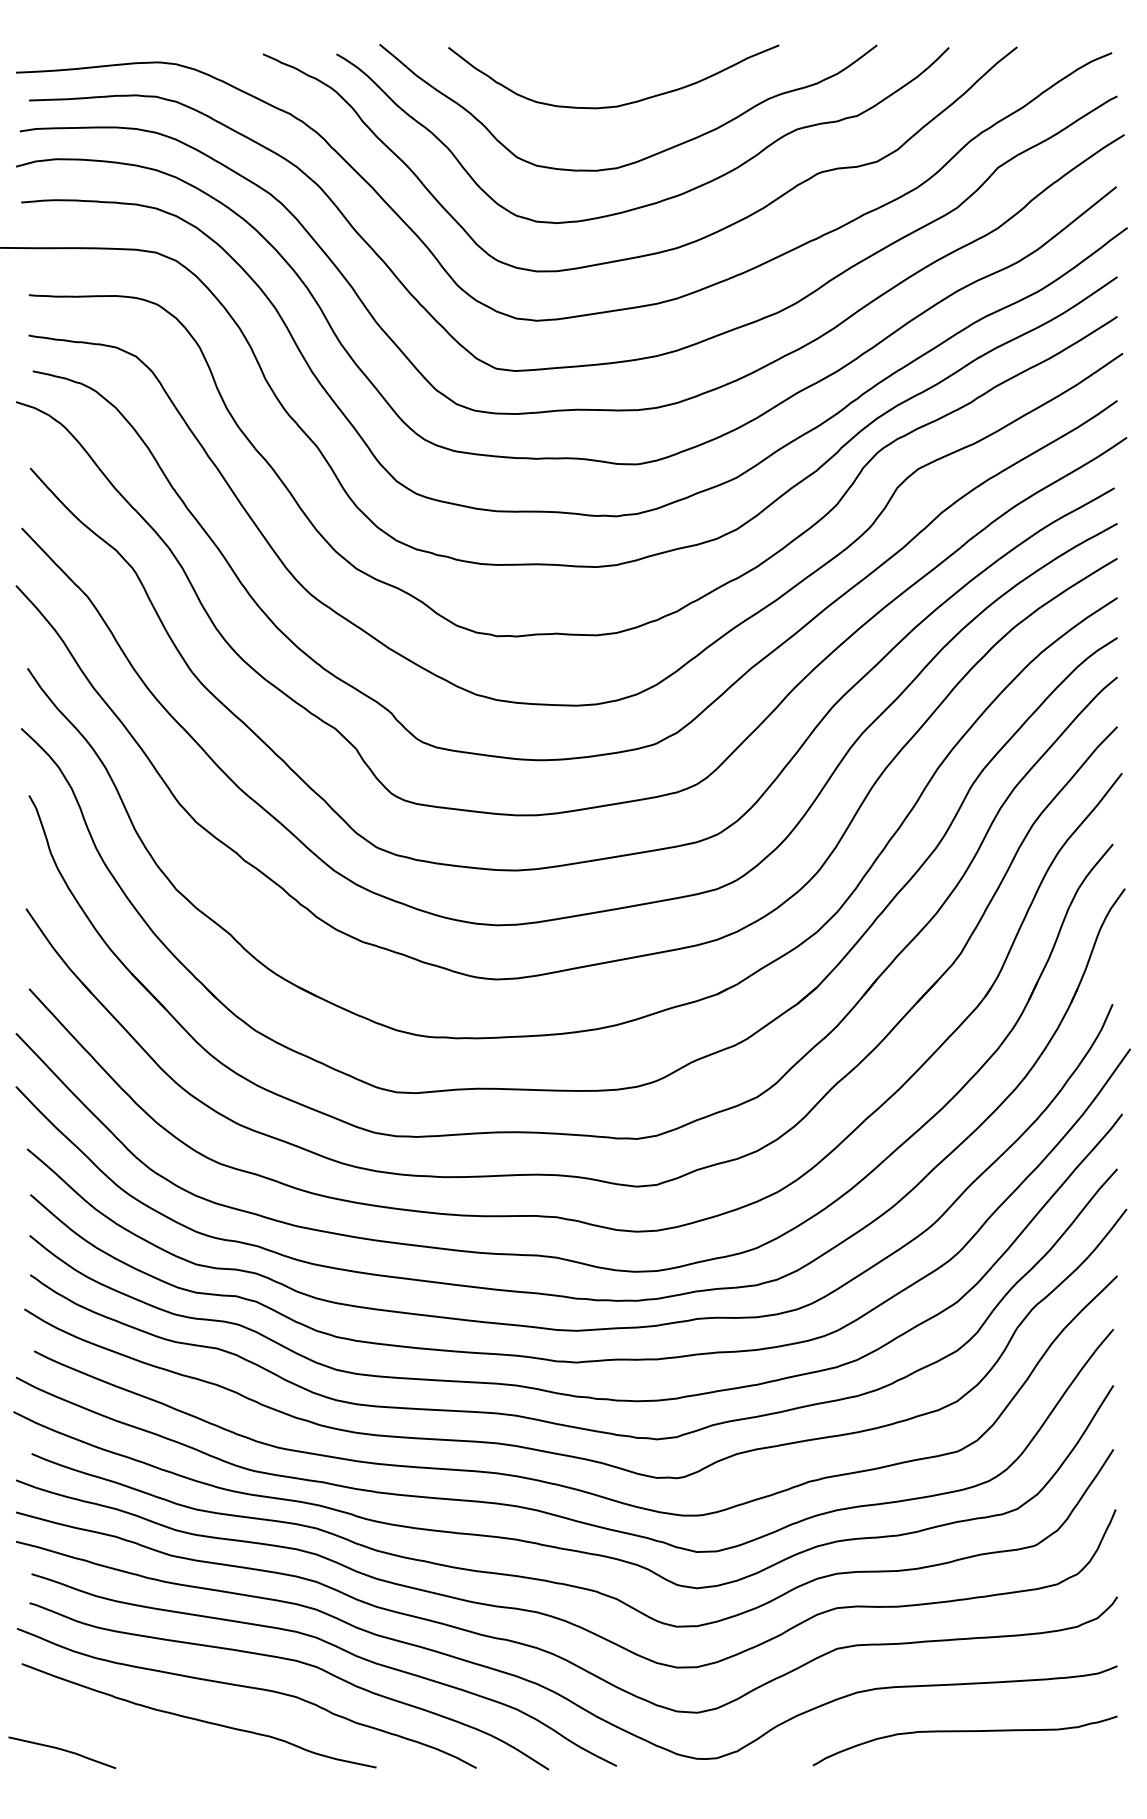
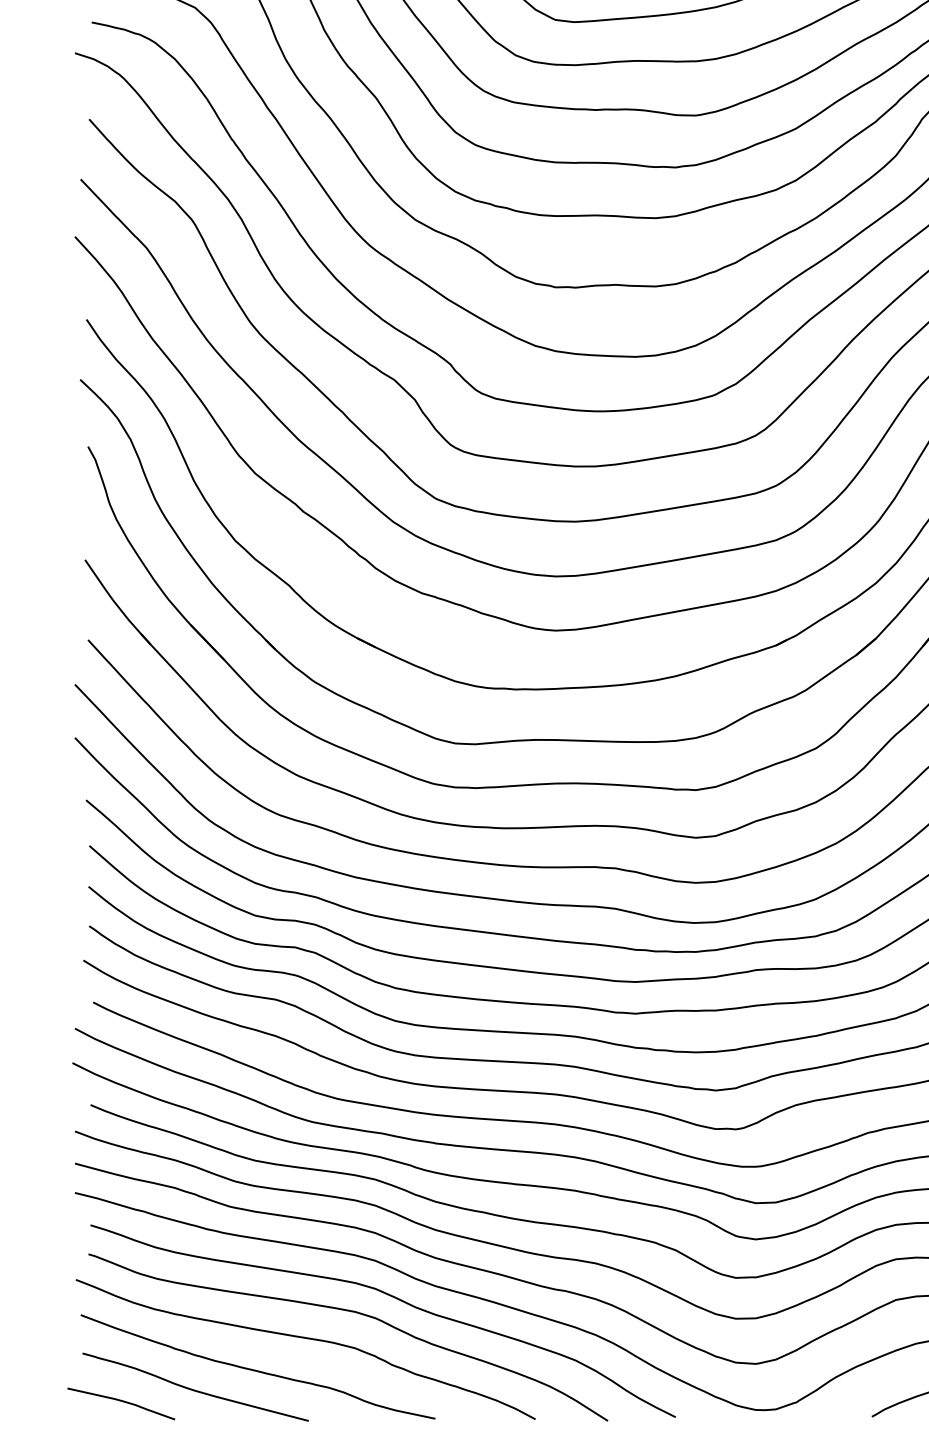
curve: (136, 1738) -> (195, 1389), added

